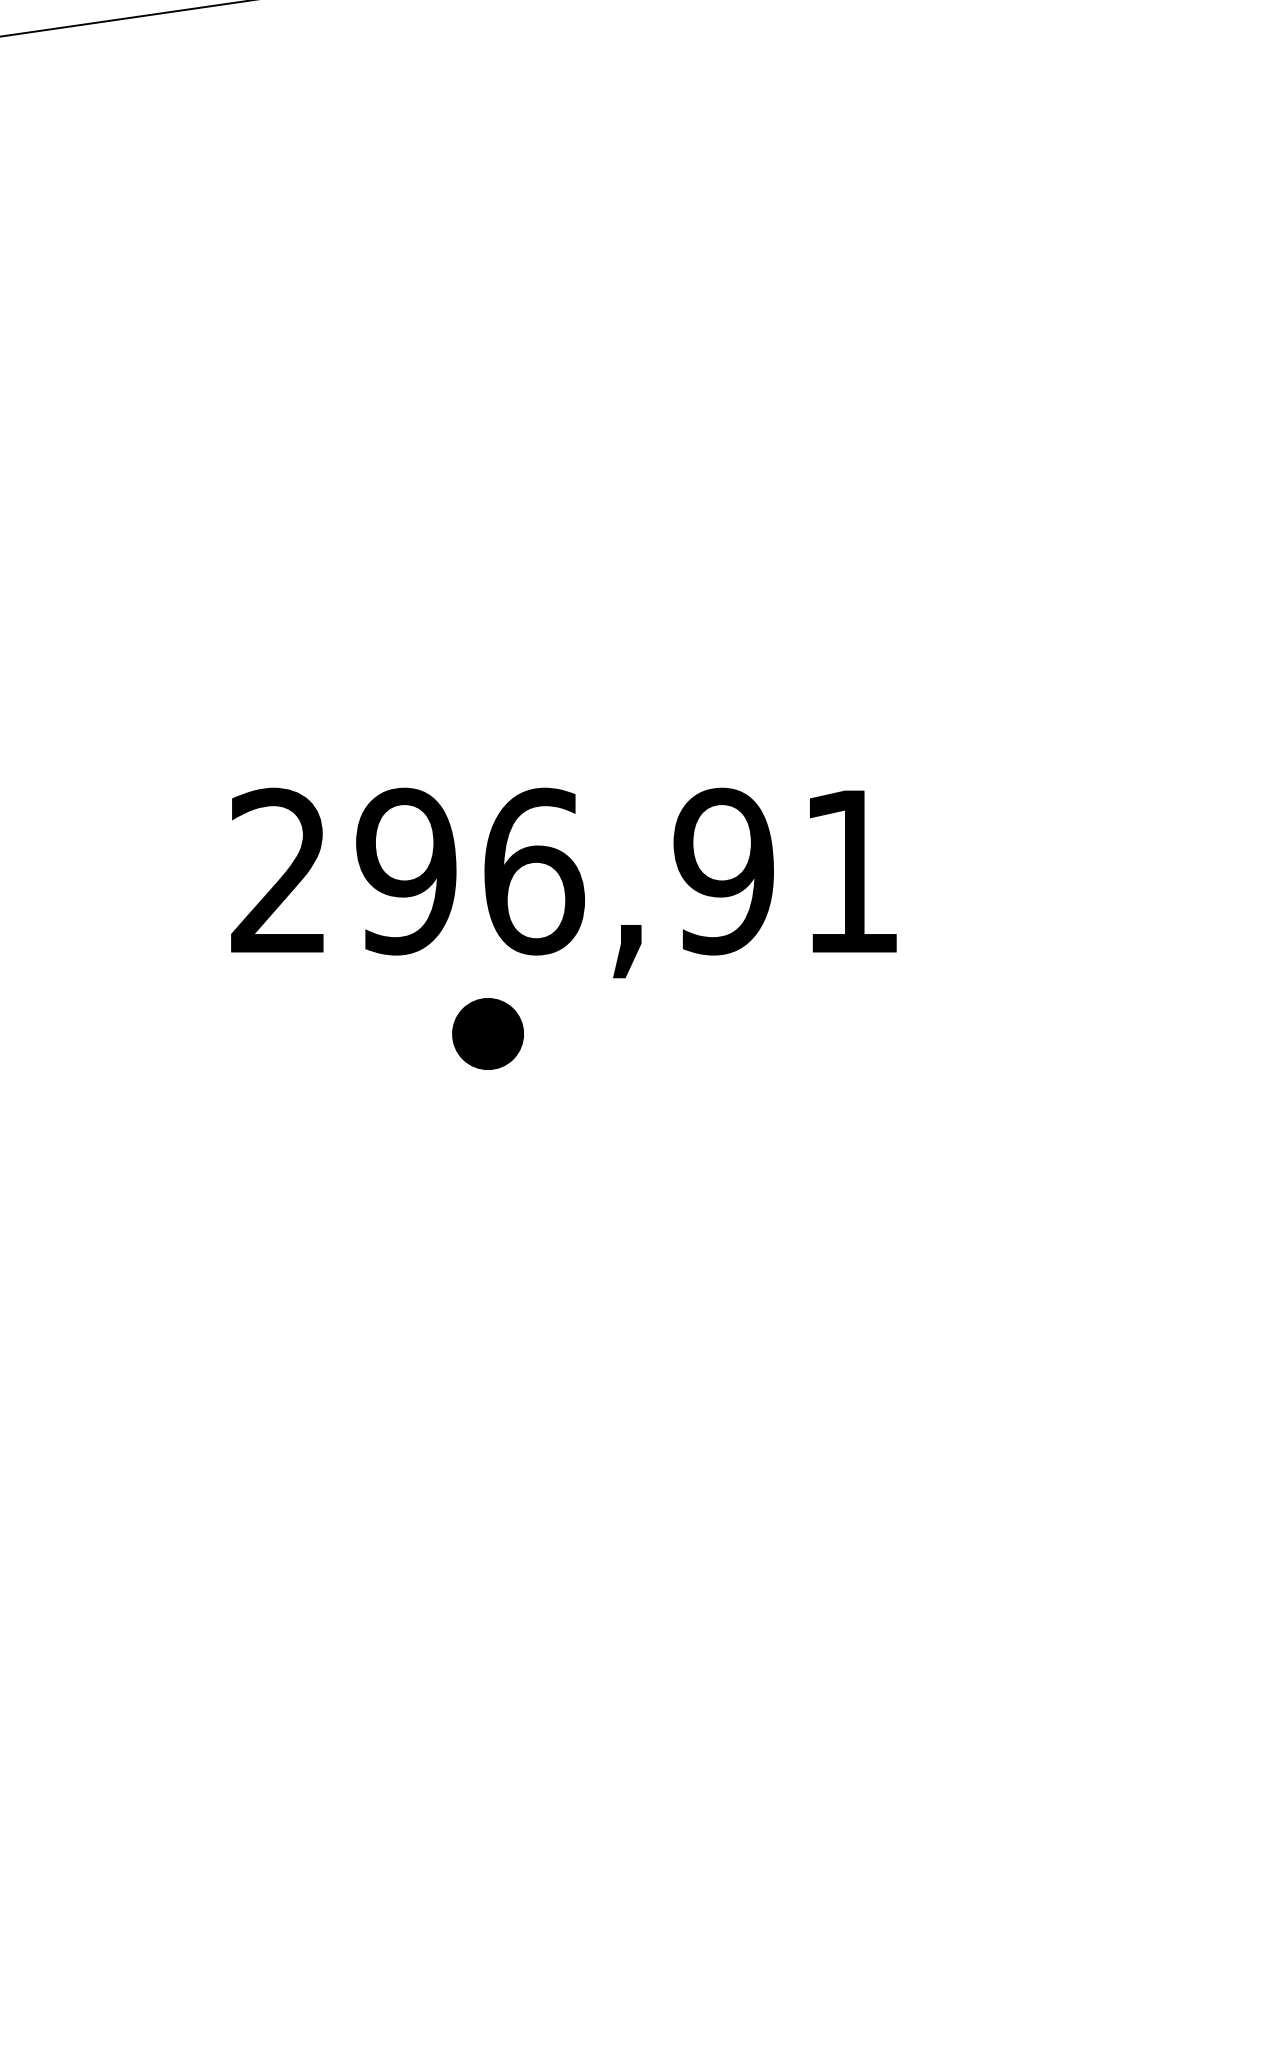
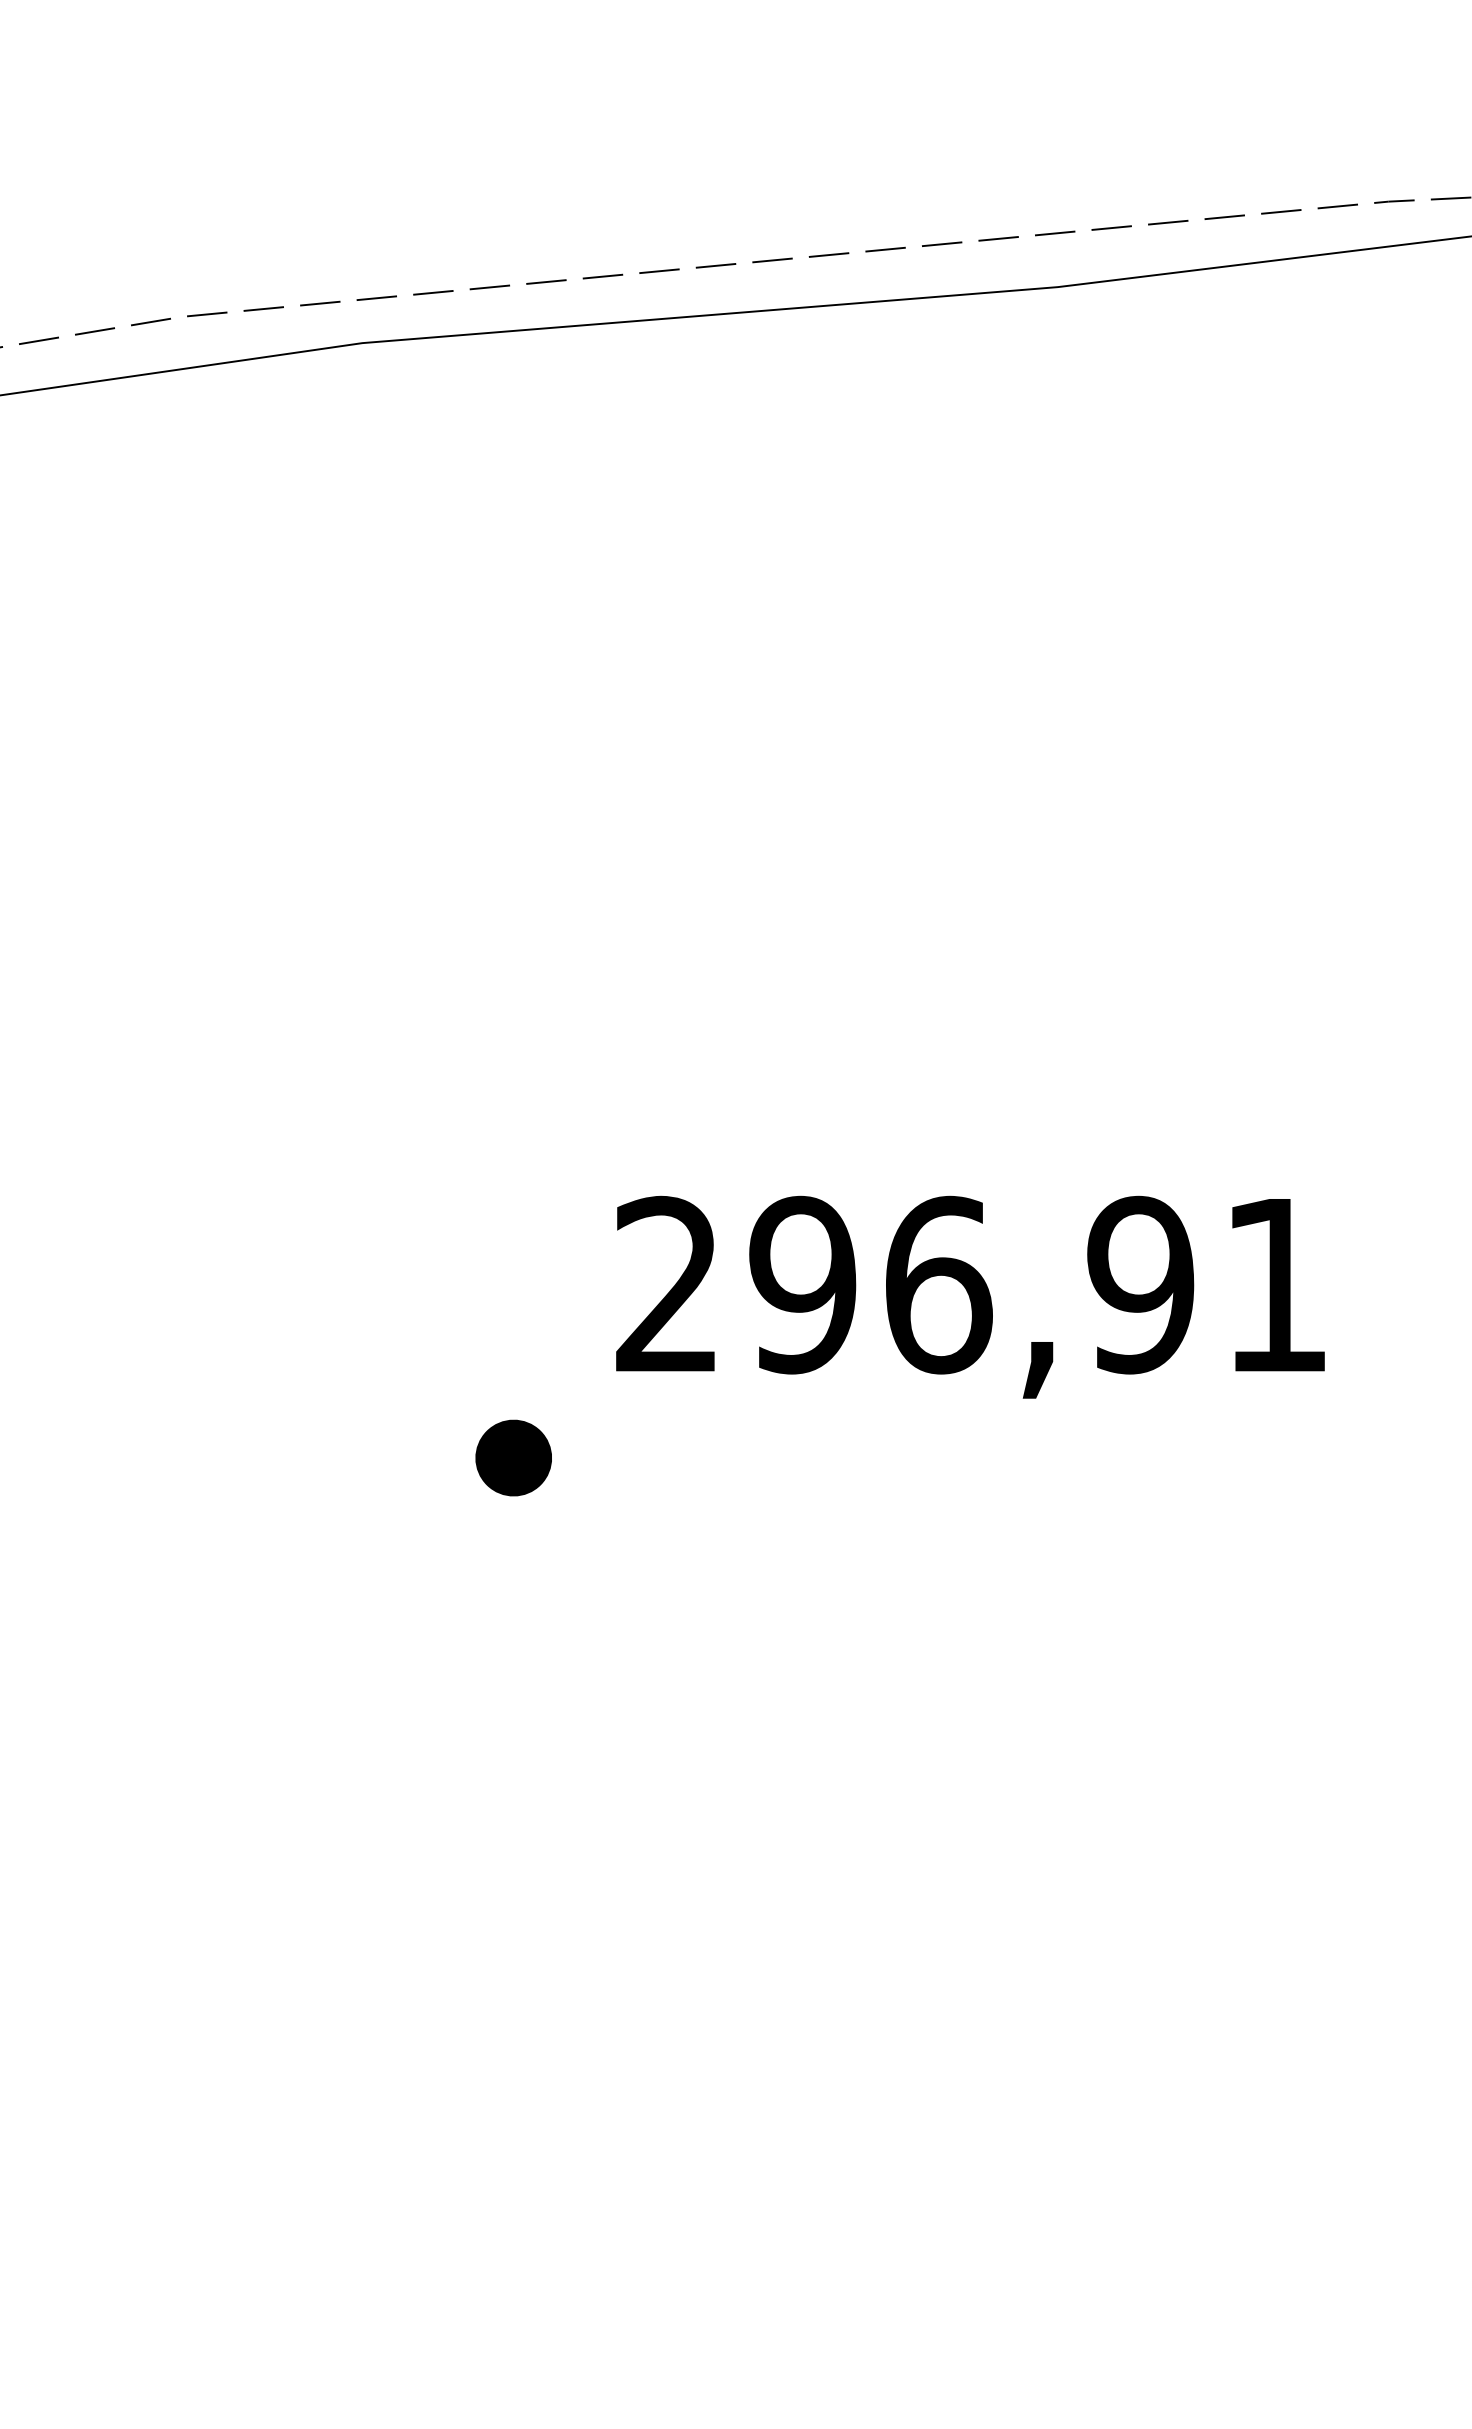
text: (563, 882) -> (970, 1296), moved

